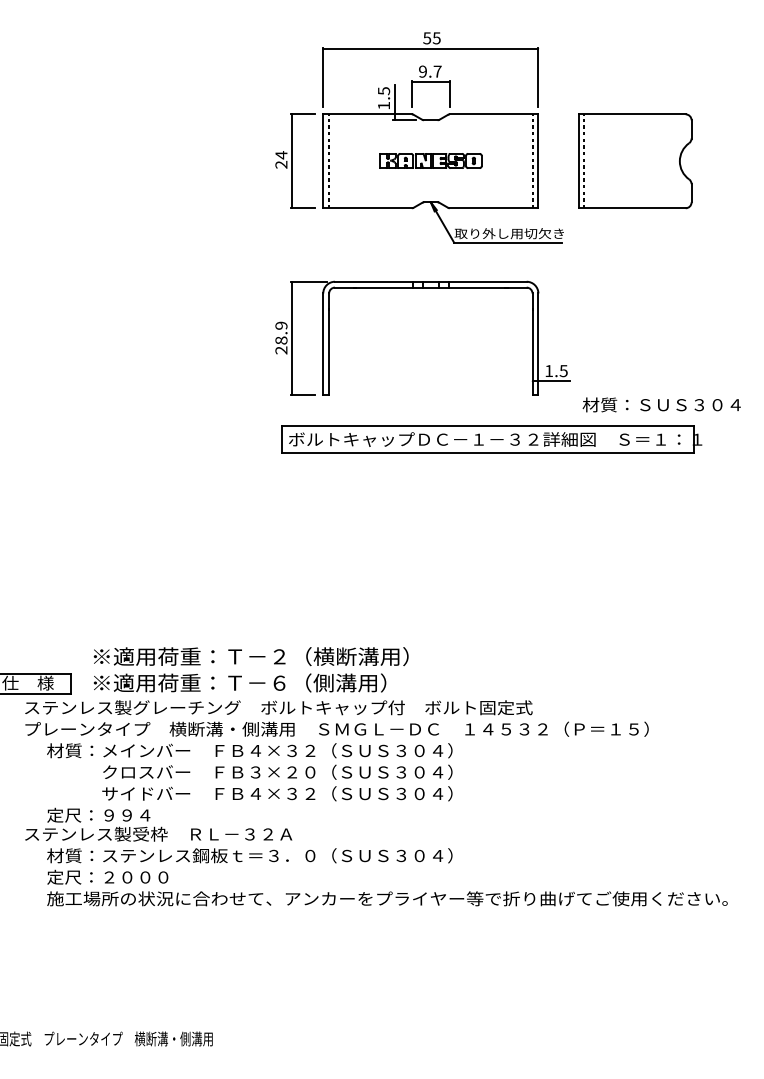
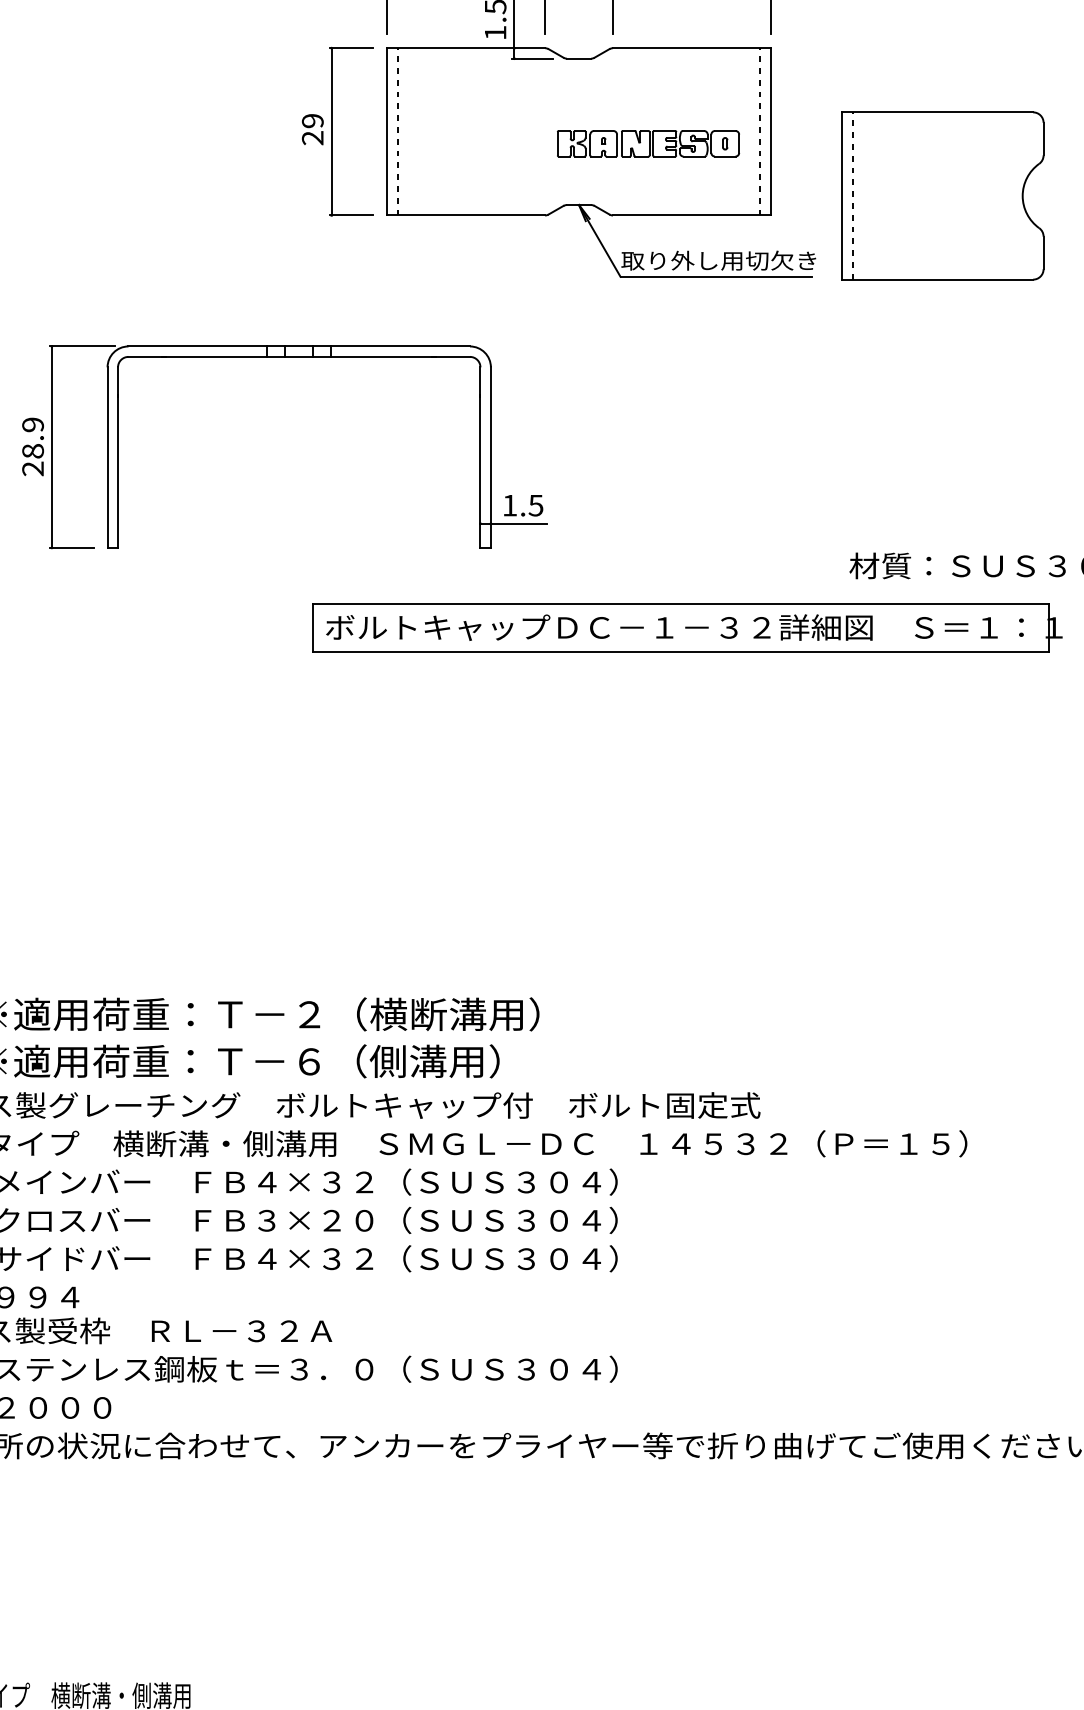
text: (281, 155) -> (312, 121), 24 -> 29
part: (430, 160) -> (647, 142), moved
part: (635, 161) -> (943, 196), moved
part: (422, 288) -> (284, 358), moved

